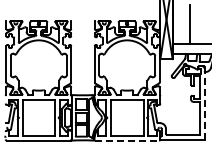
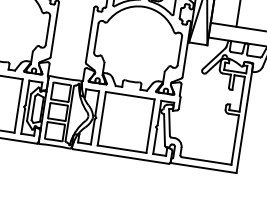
line: (204, 104) -> (244, 120), dashed -> solid
line: (127, 140) -> (121, 156), dashed -> solid

